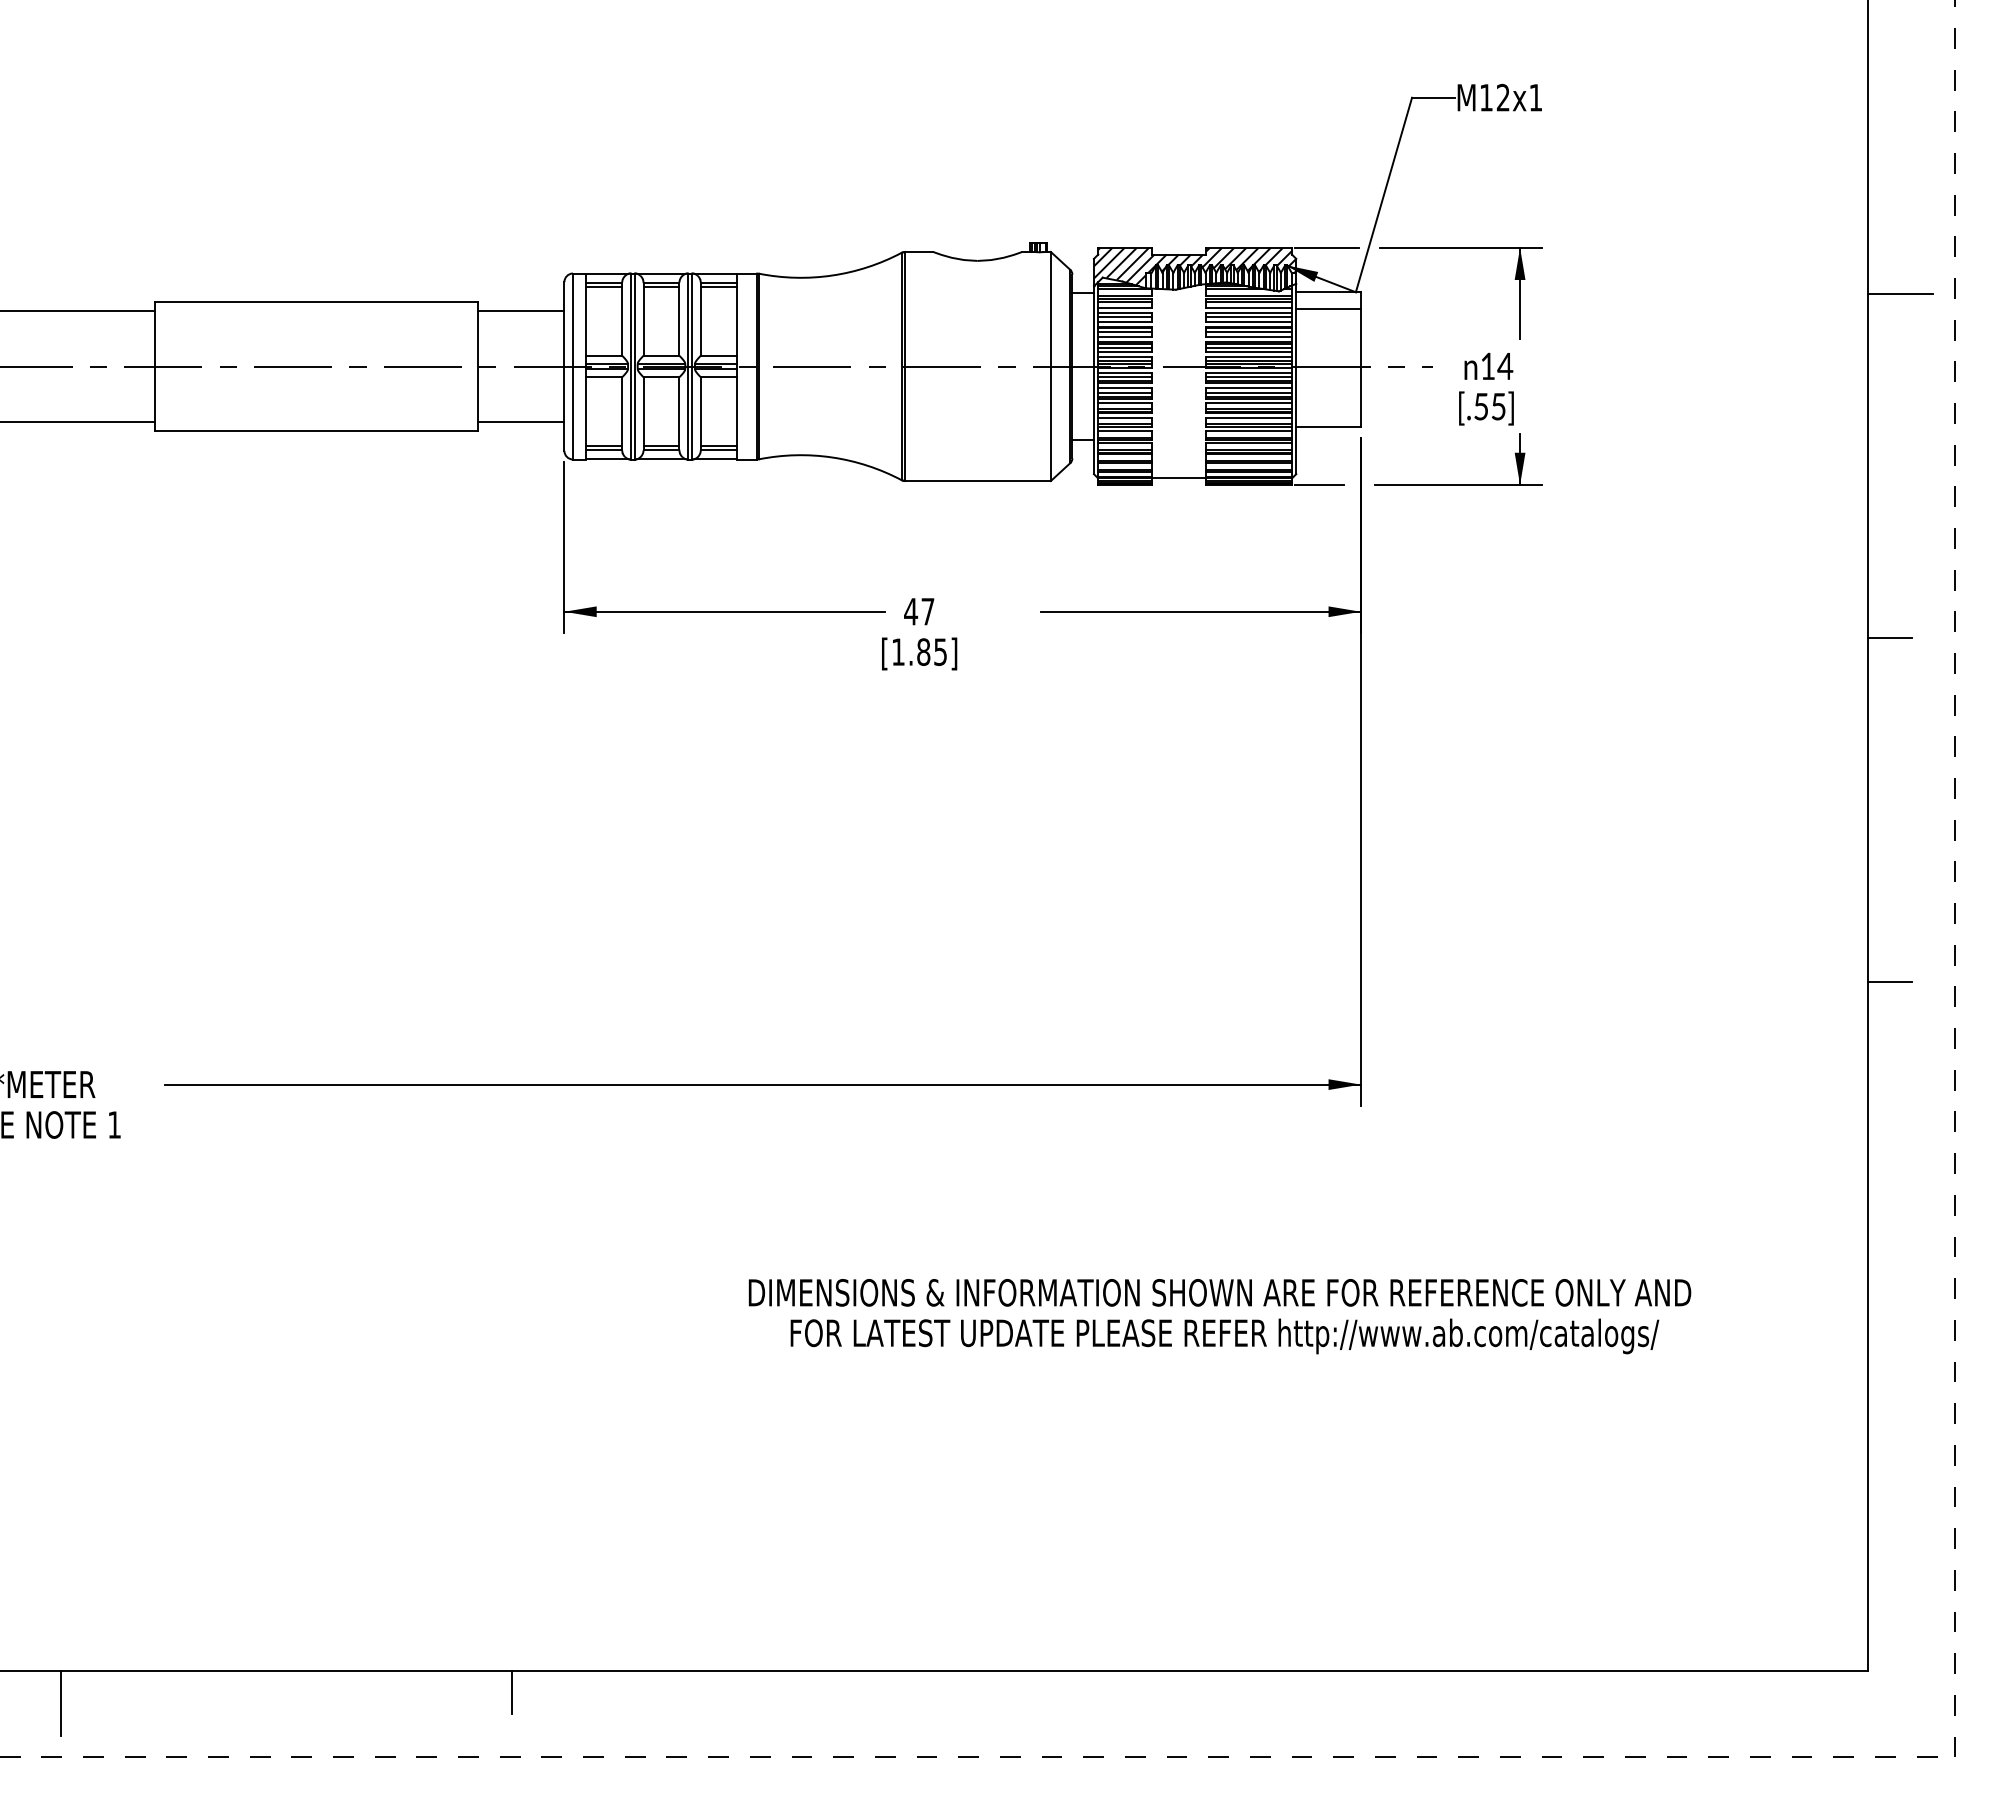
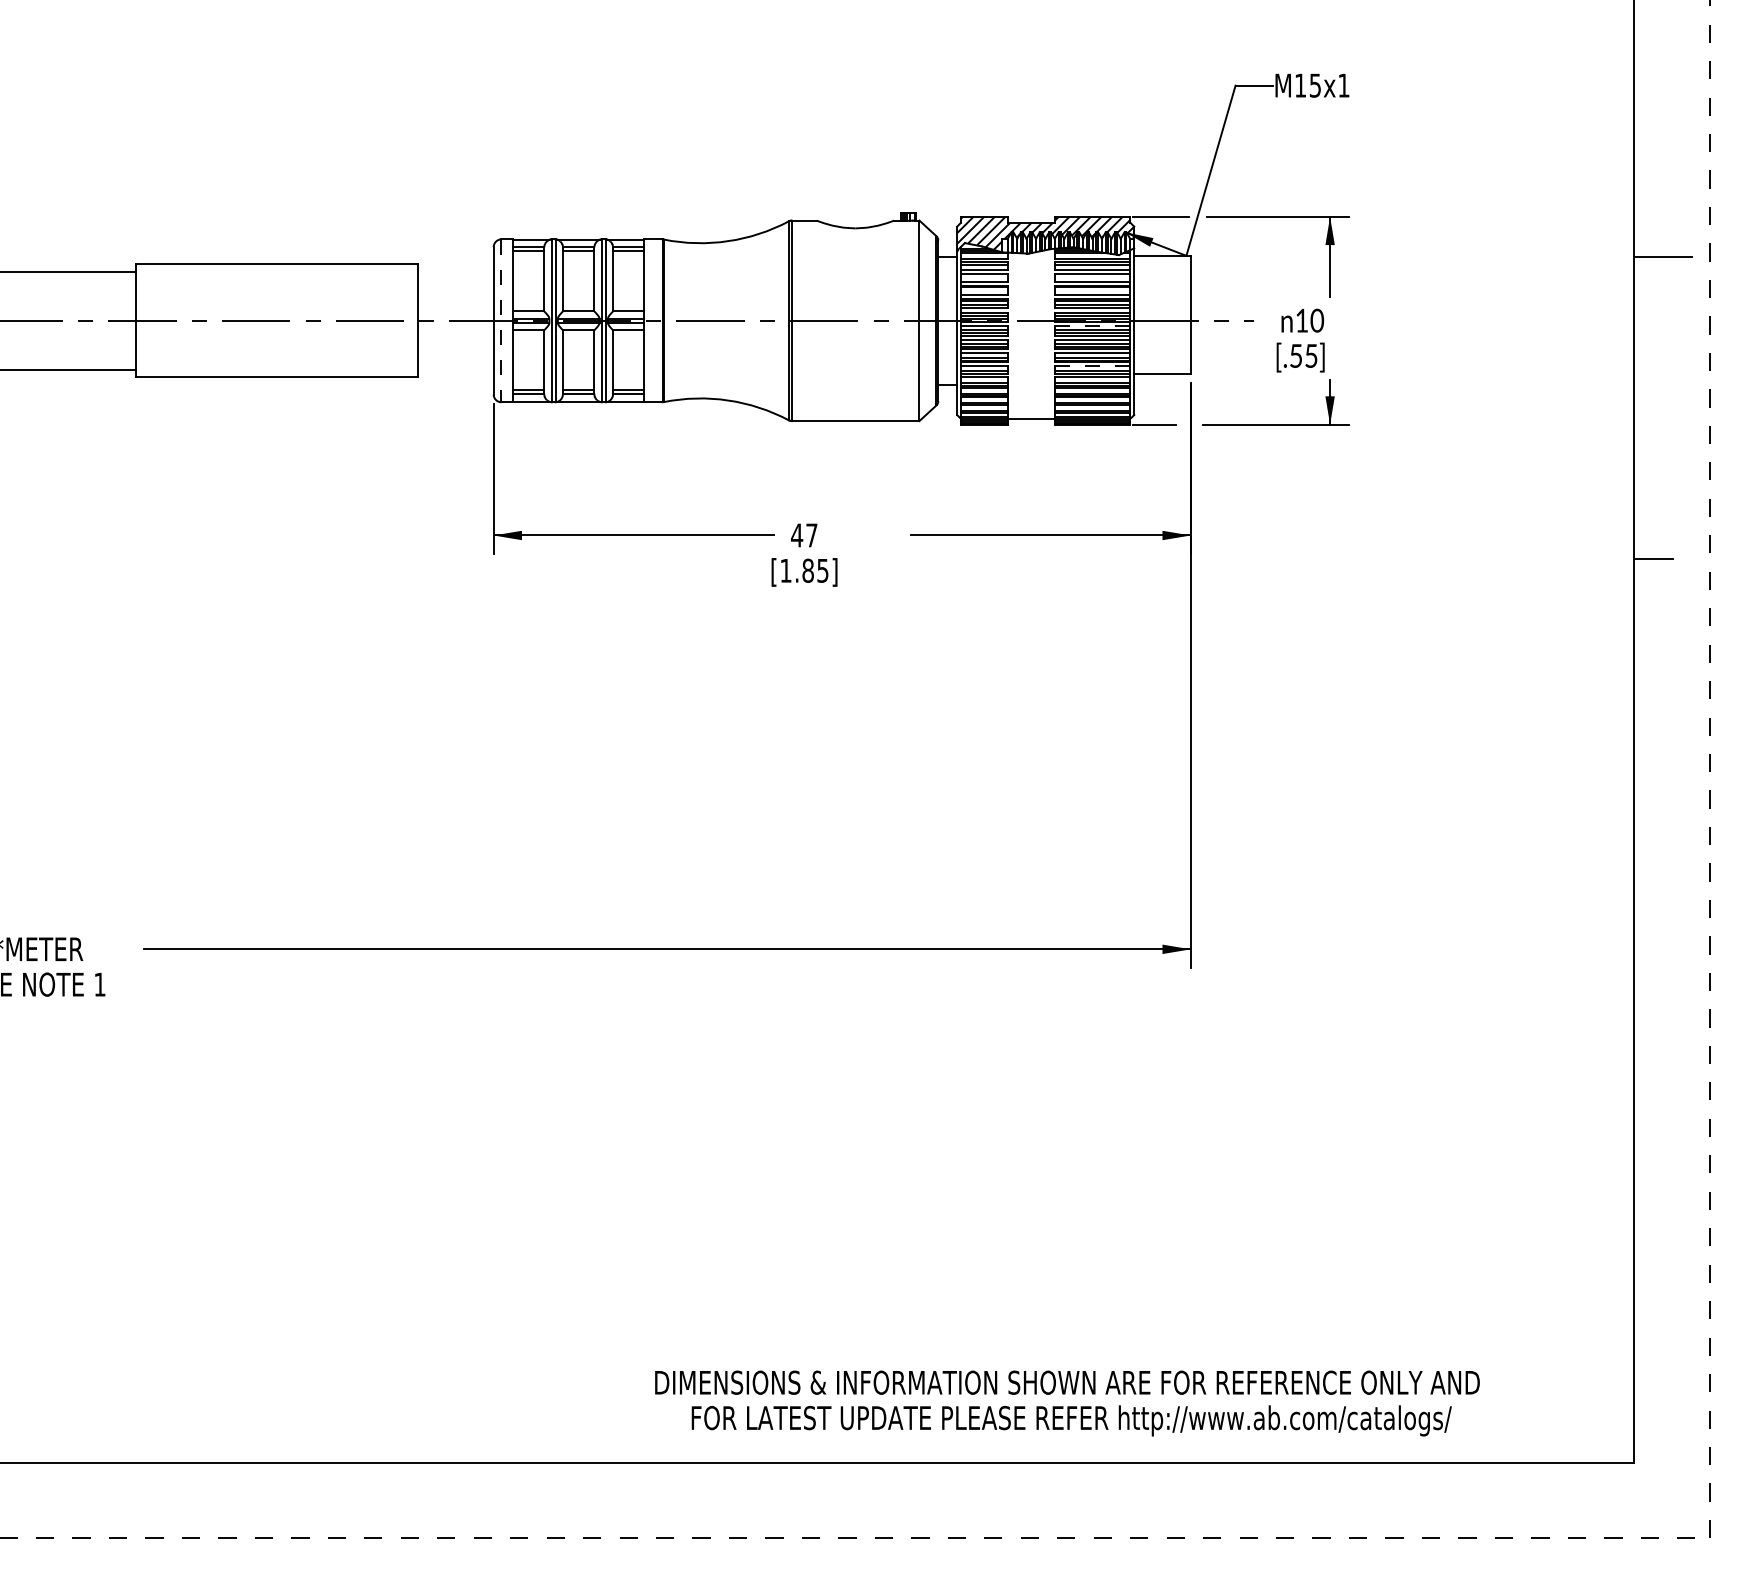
text: (1502, 97) -> (1314, 85), M12x1 -> M15x1
line: (1328, 308) -> (1162, 270), removed
line: (521, 310) -> (456, 271), removed
line: (1125, 316) -> (984, 277), removed
line: (1248, 316) -> (1092, 277), removed
line: (1125, 331) -> (984, 290), removed
line: (1248, 331) -> (1092, 290), removed
text: (1505, 365) -> (1317, 319), 14 -> 10
line: (573, 366) -> (501, 320), solid -> dashed
line: (1249, 372) -> (1093, 326), solid -> dashed
line: (1249, 417) -> (1093, 365), solid -> dashed
line: (521, 422) -> (456, 369), removed
line: (1889, 982) -> (1653, 859), removed
text: (1219, 1316) -> (1067, 1403), moved
line: (512, 1692) -> (448, 1481), removed
line: (60, 1703) -> (52, 1490), removed

